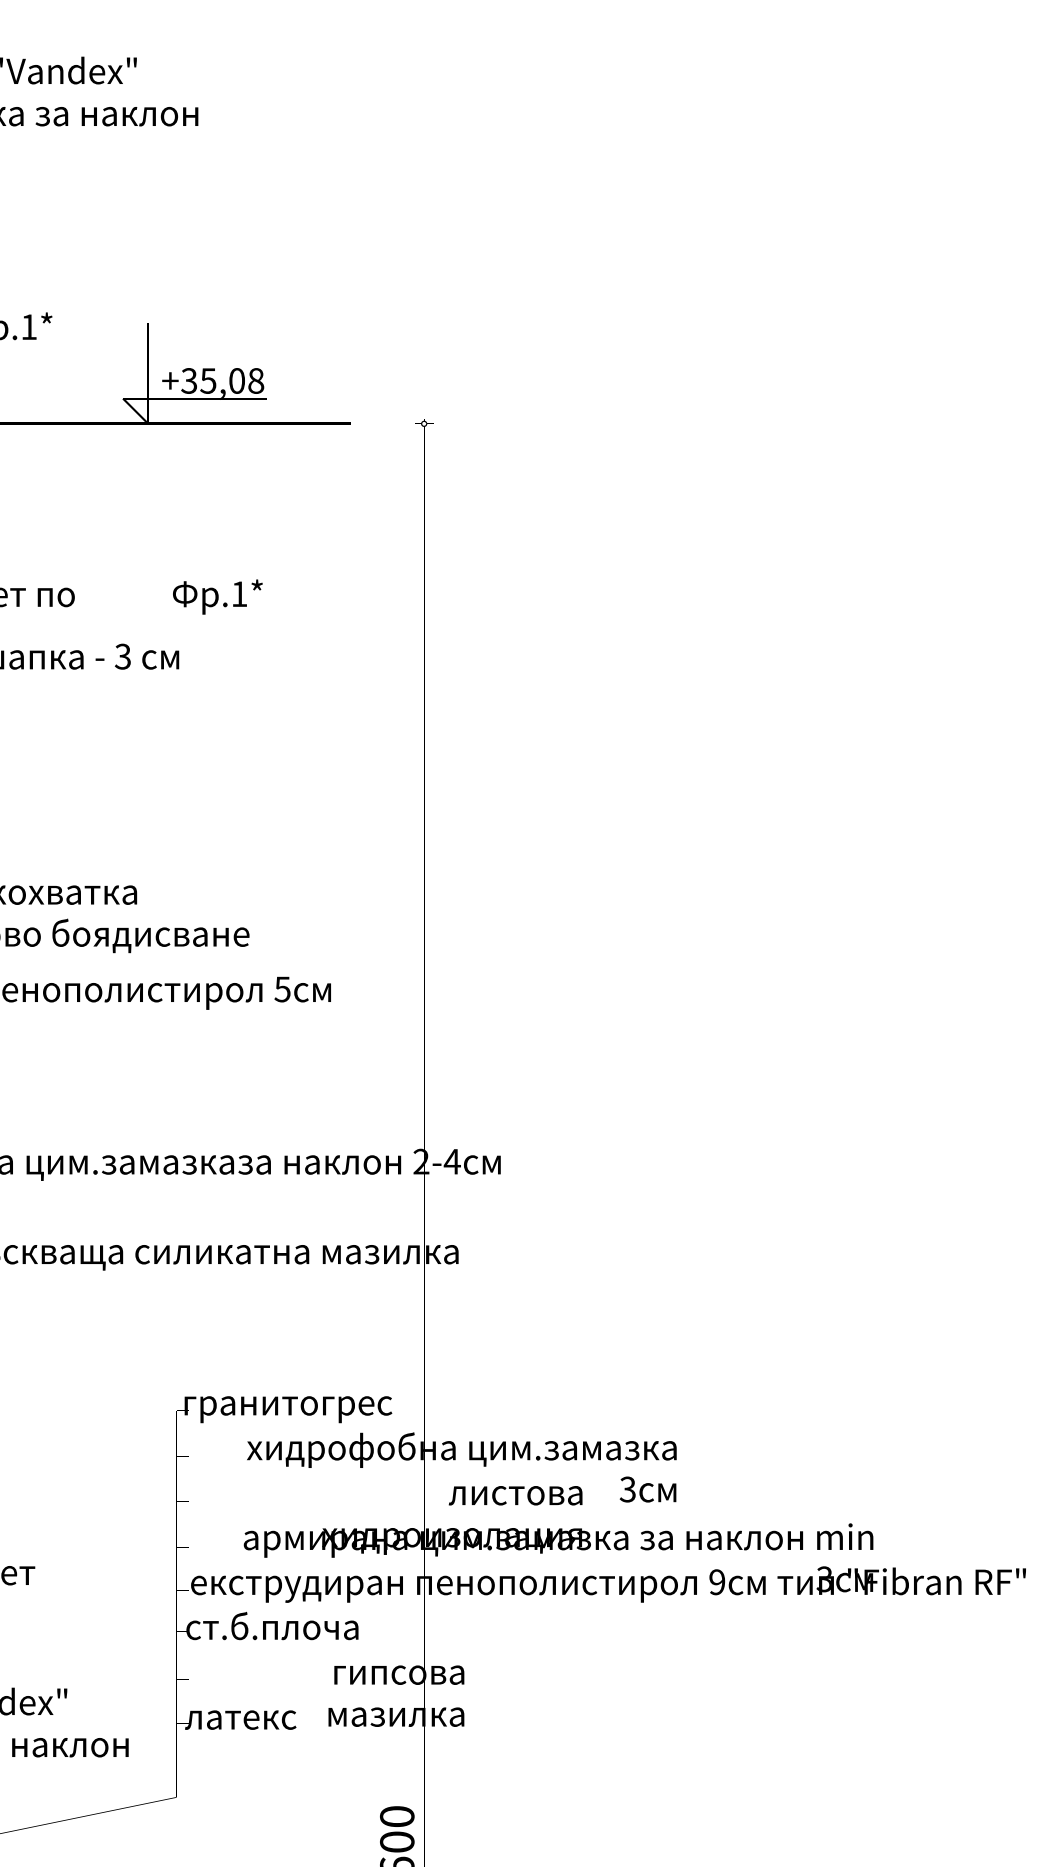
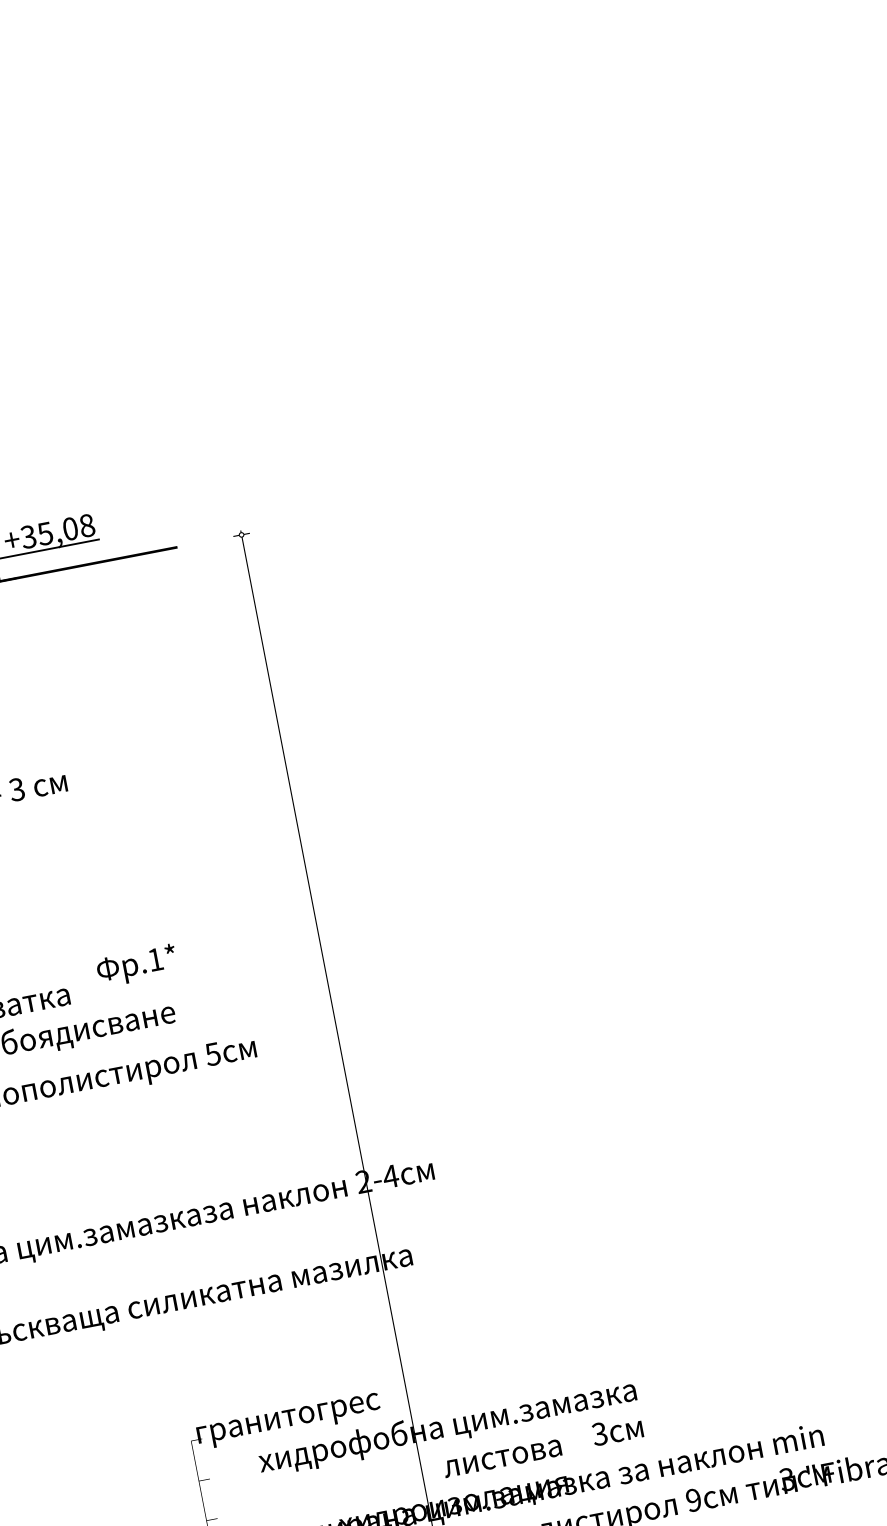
text: (217, 596) -> (136, 965), moved

